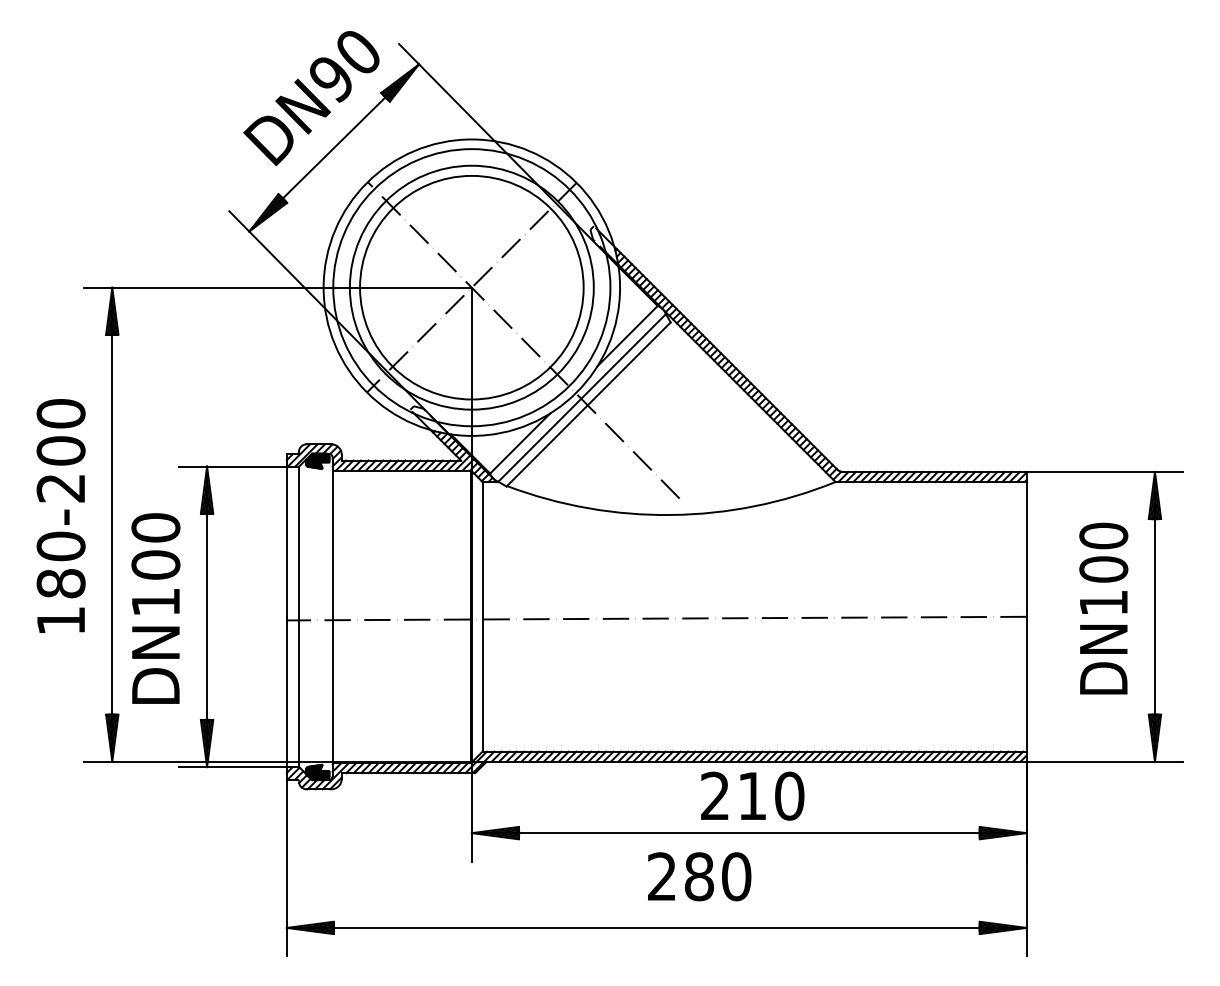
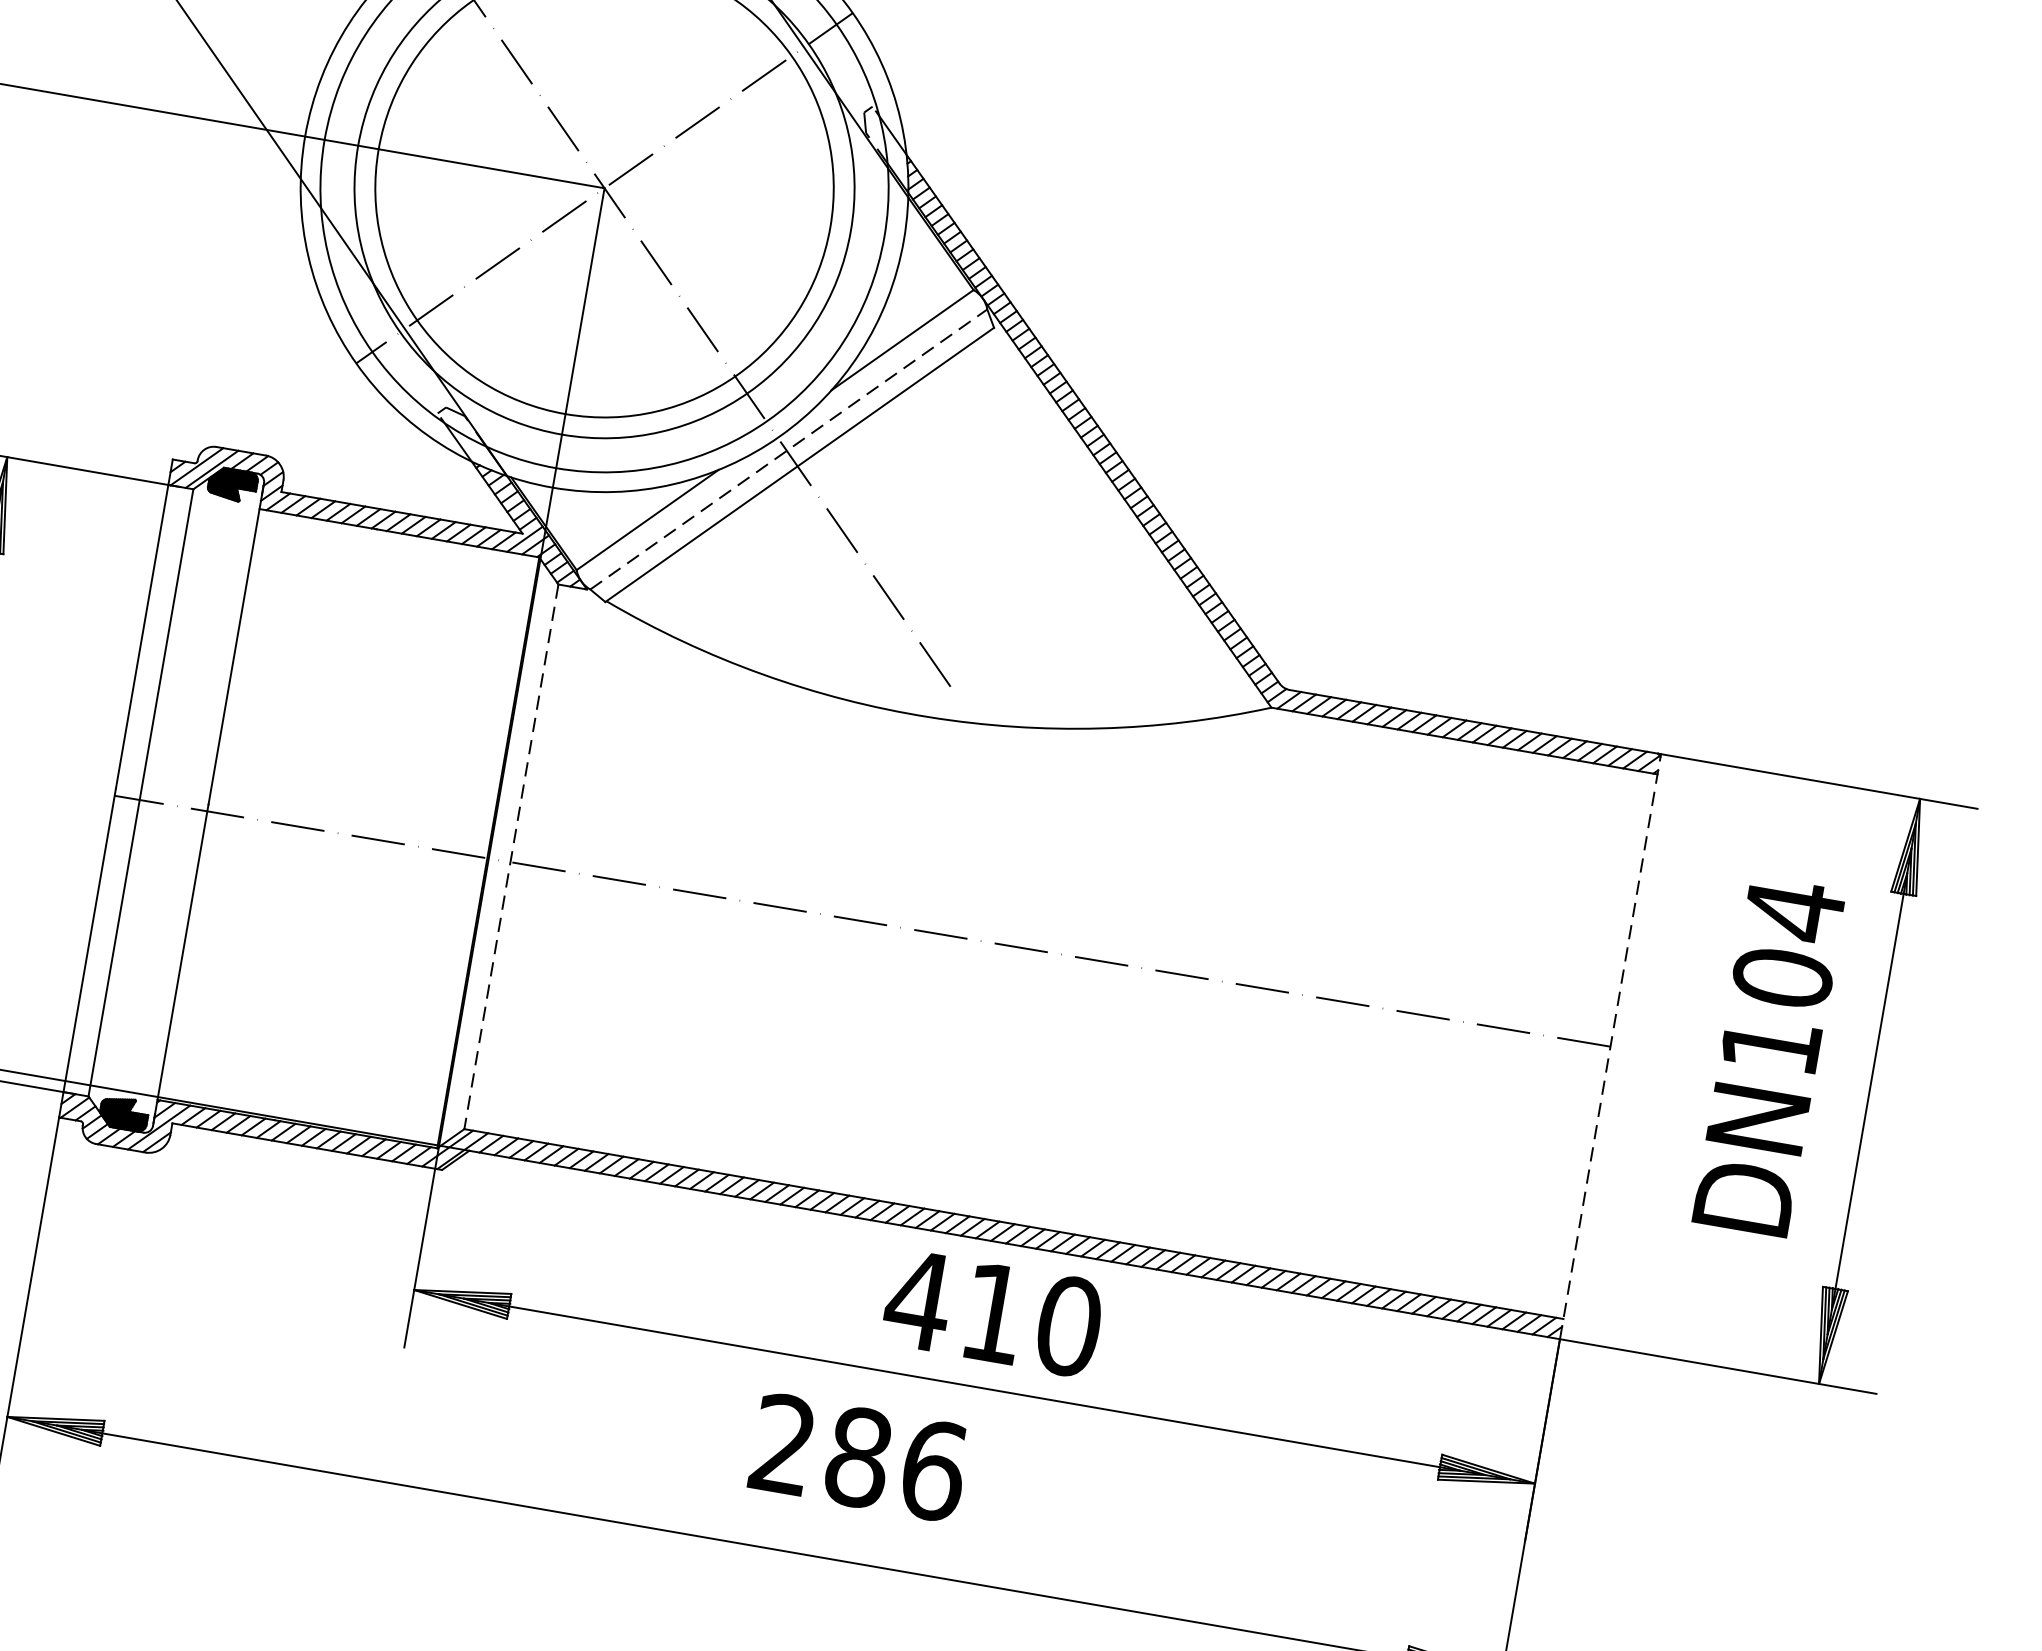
line: (582, 397) -> (789, 448), solid -> dashed
text: (1103, 536) -> (1793, 911), DN100 -> DN104
line: (482, 616) -> (511, 856), solid -> dashed
line: (1026, 616) -> (1610, 1045), solid -> dashed
text: (714, 795) -> (917, 1298), 210 -> 410
text: (736, 876) -> (933, 1469), 280 -> 286

